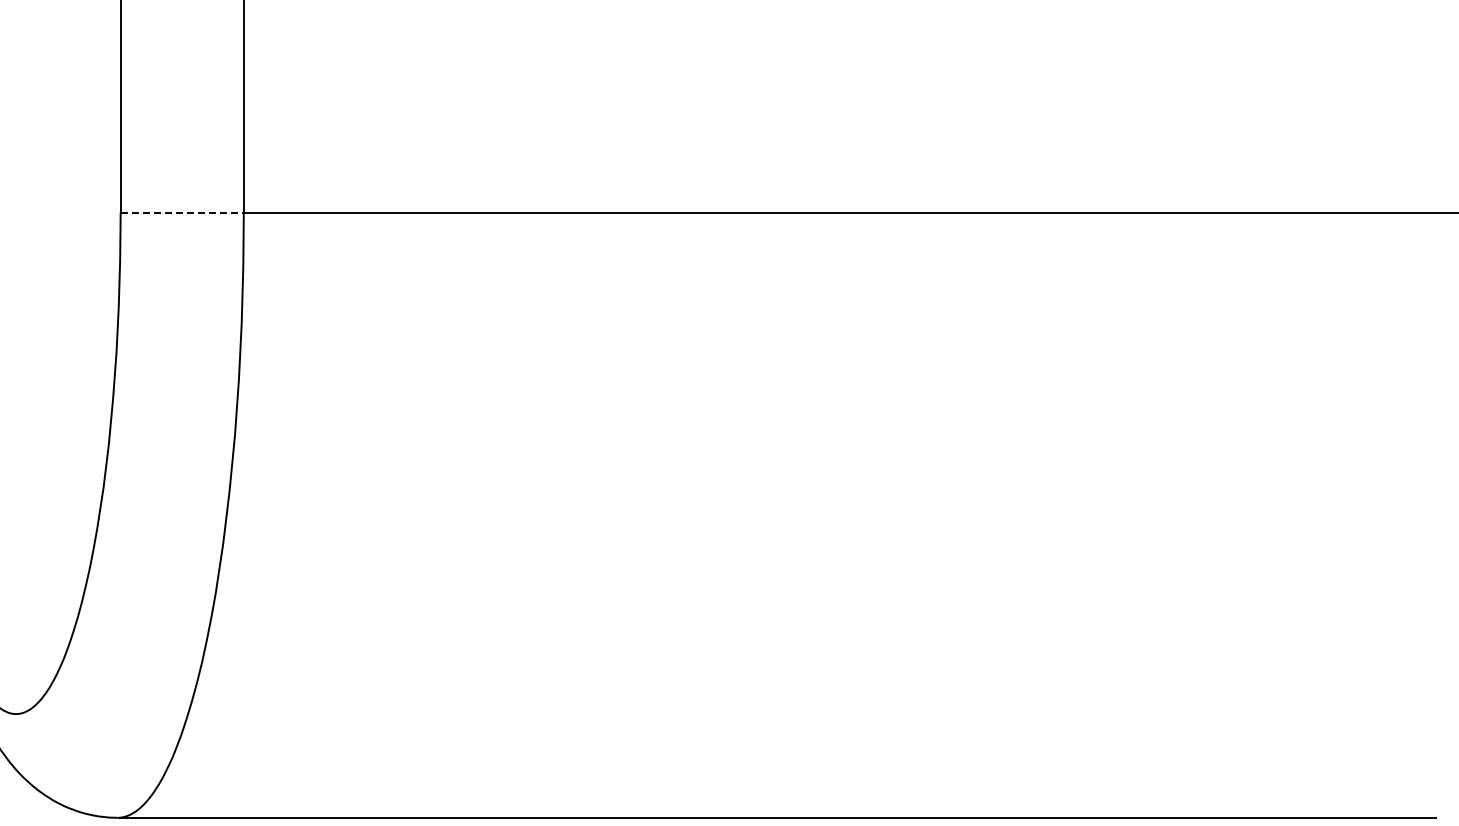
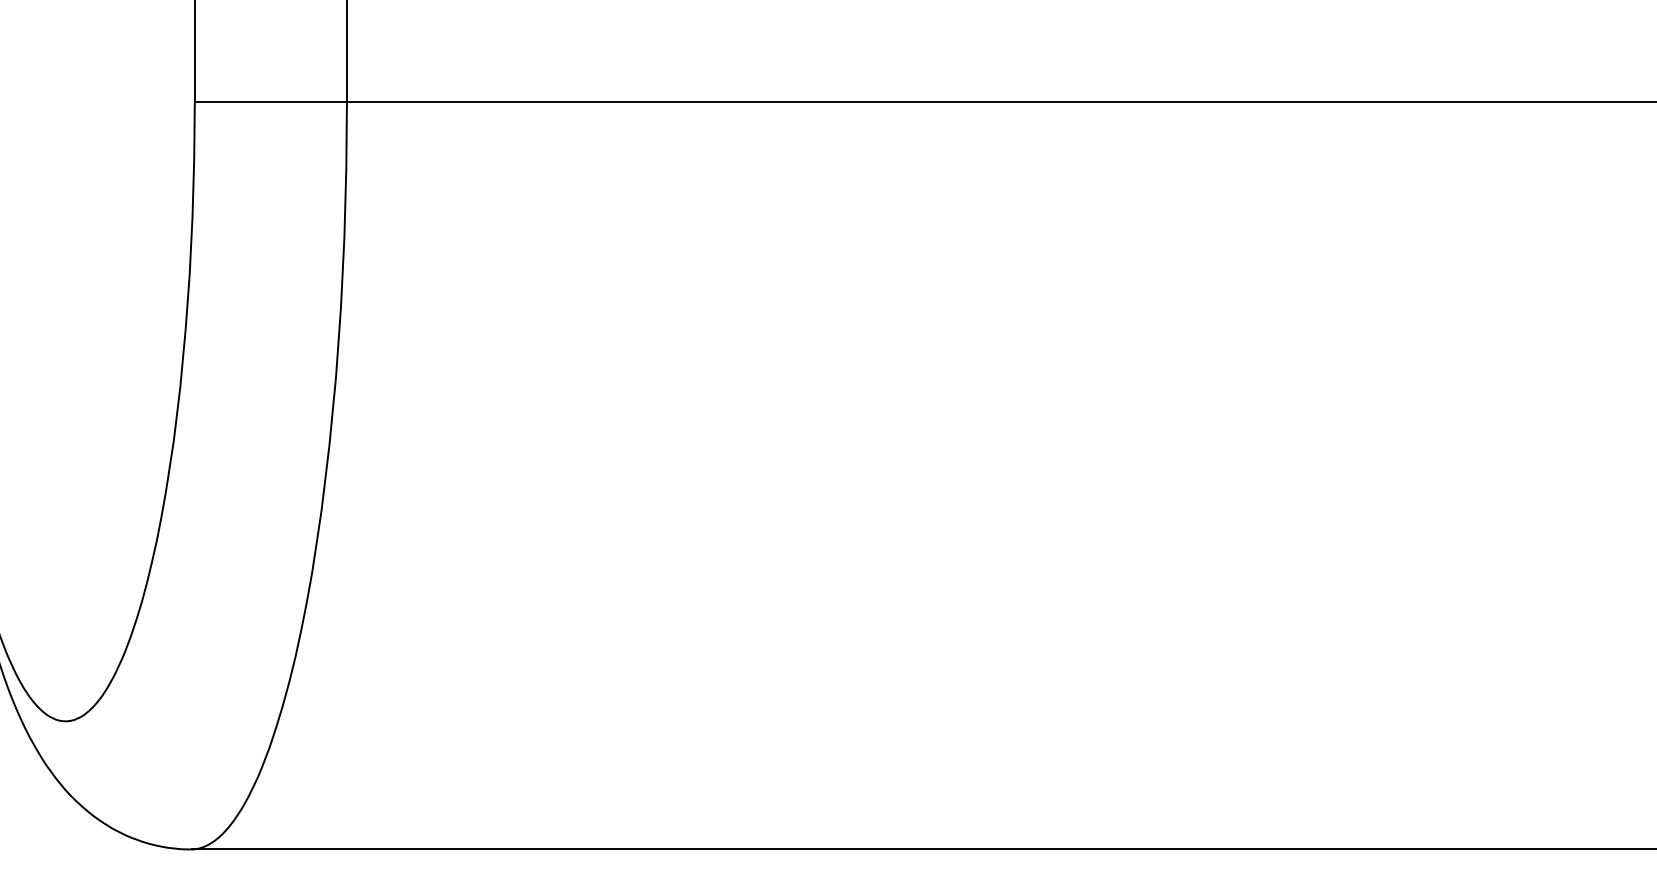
line: (182, 212) -> (271, 101), dashed -> solid

